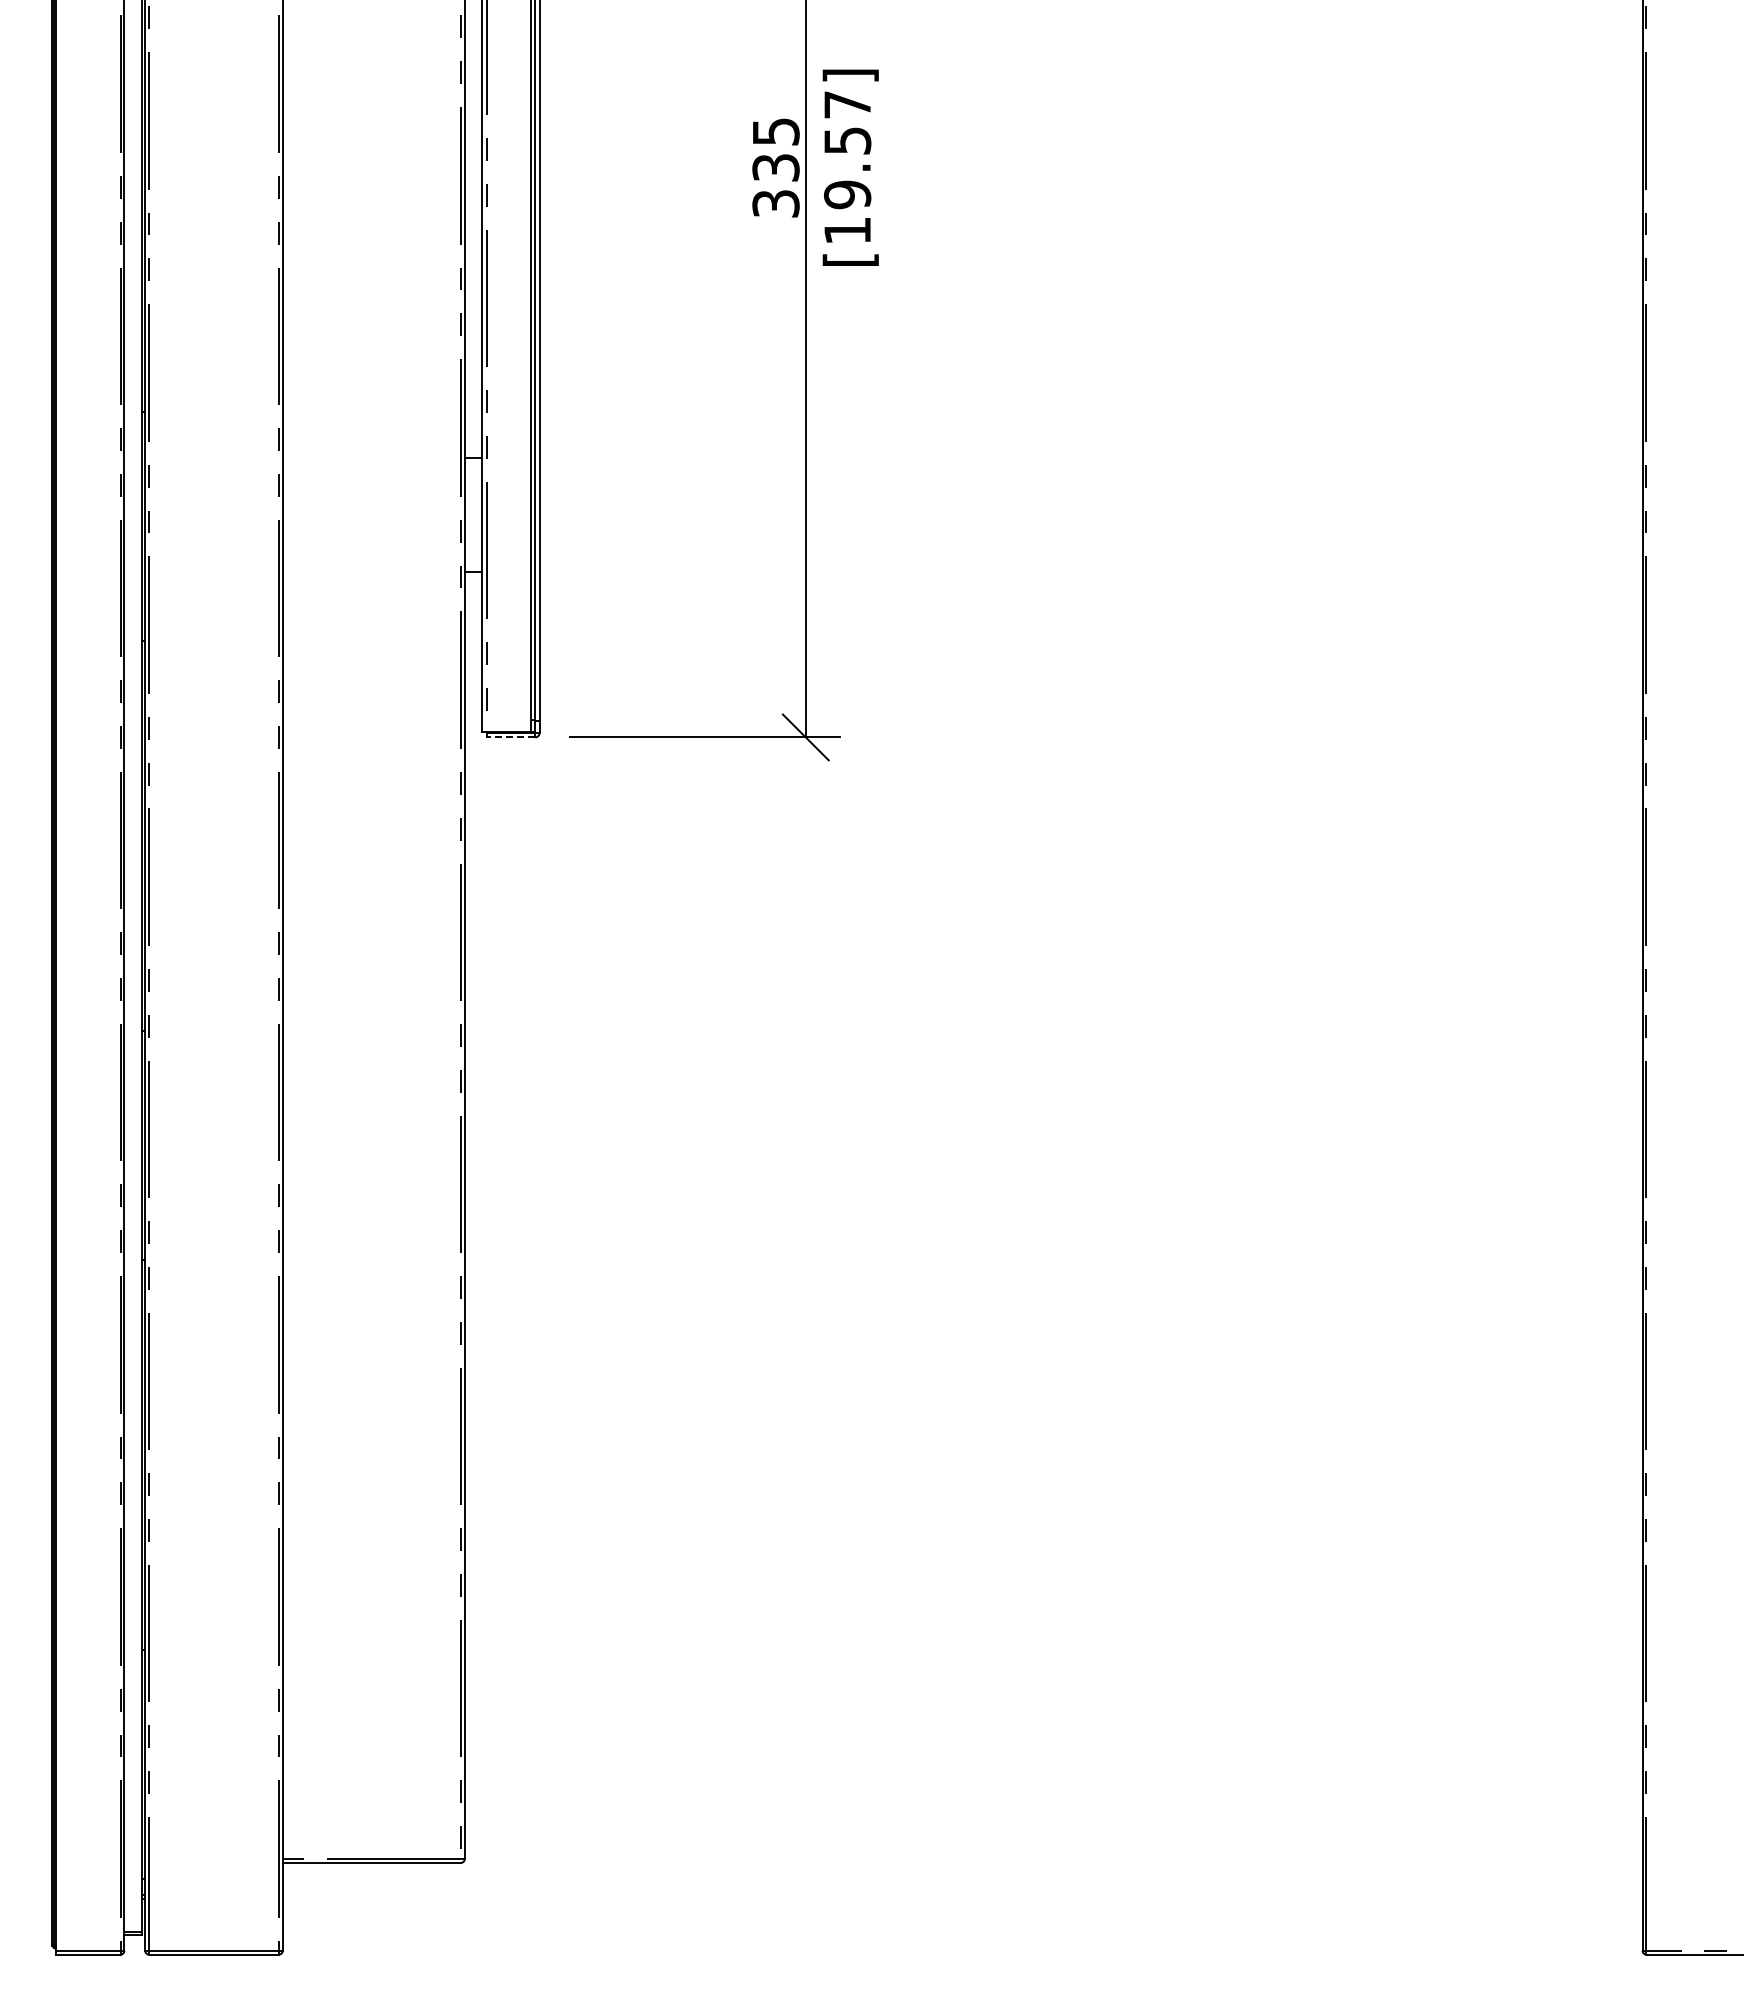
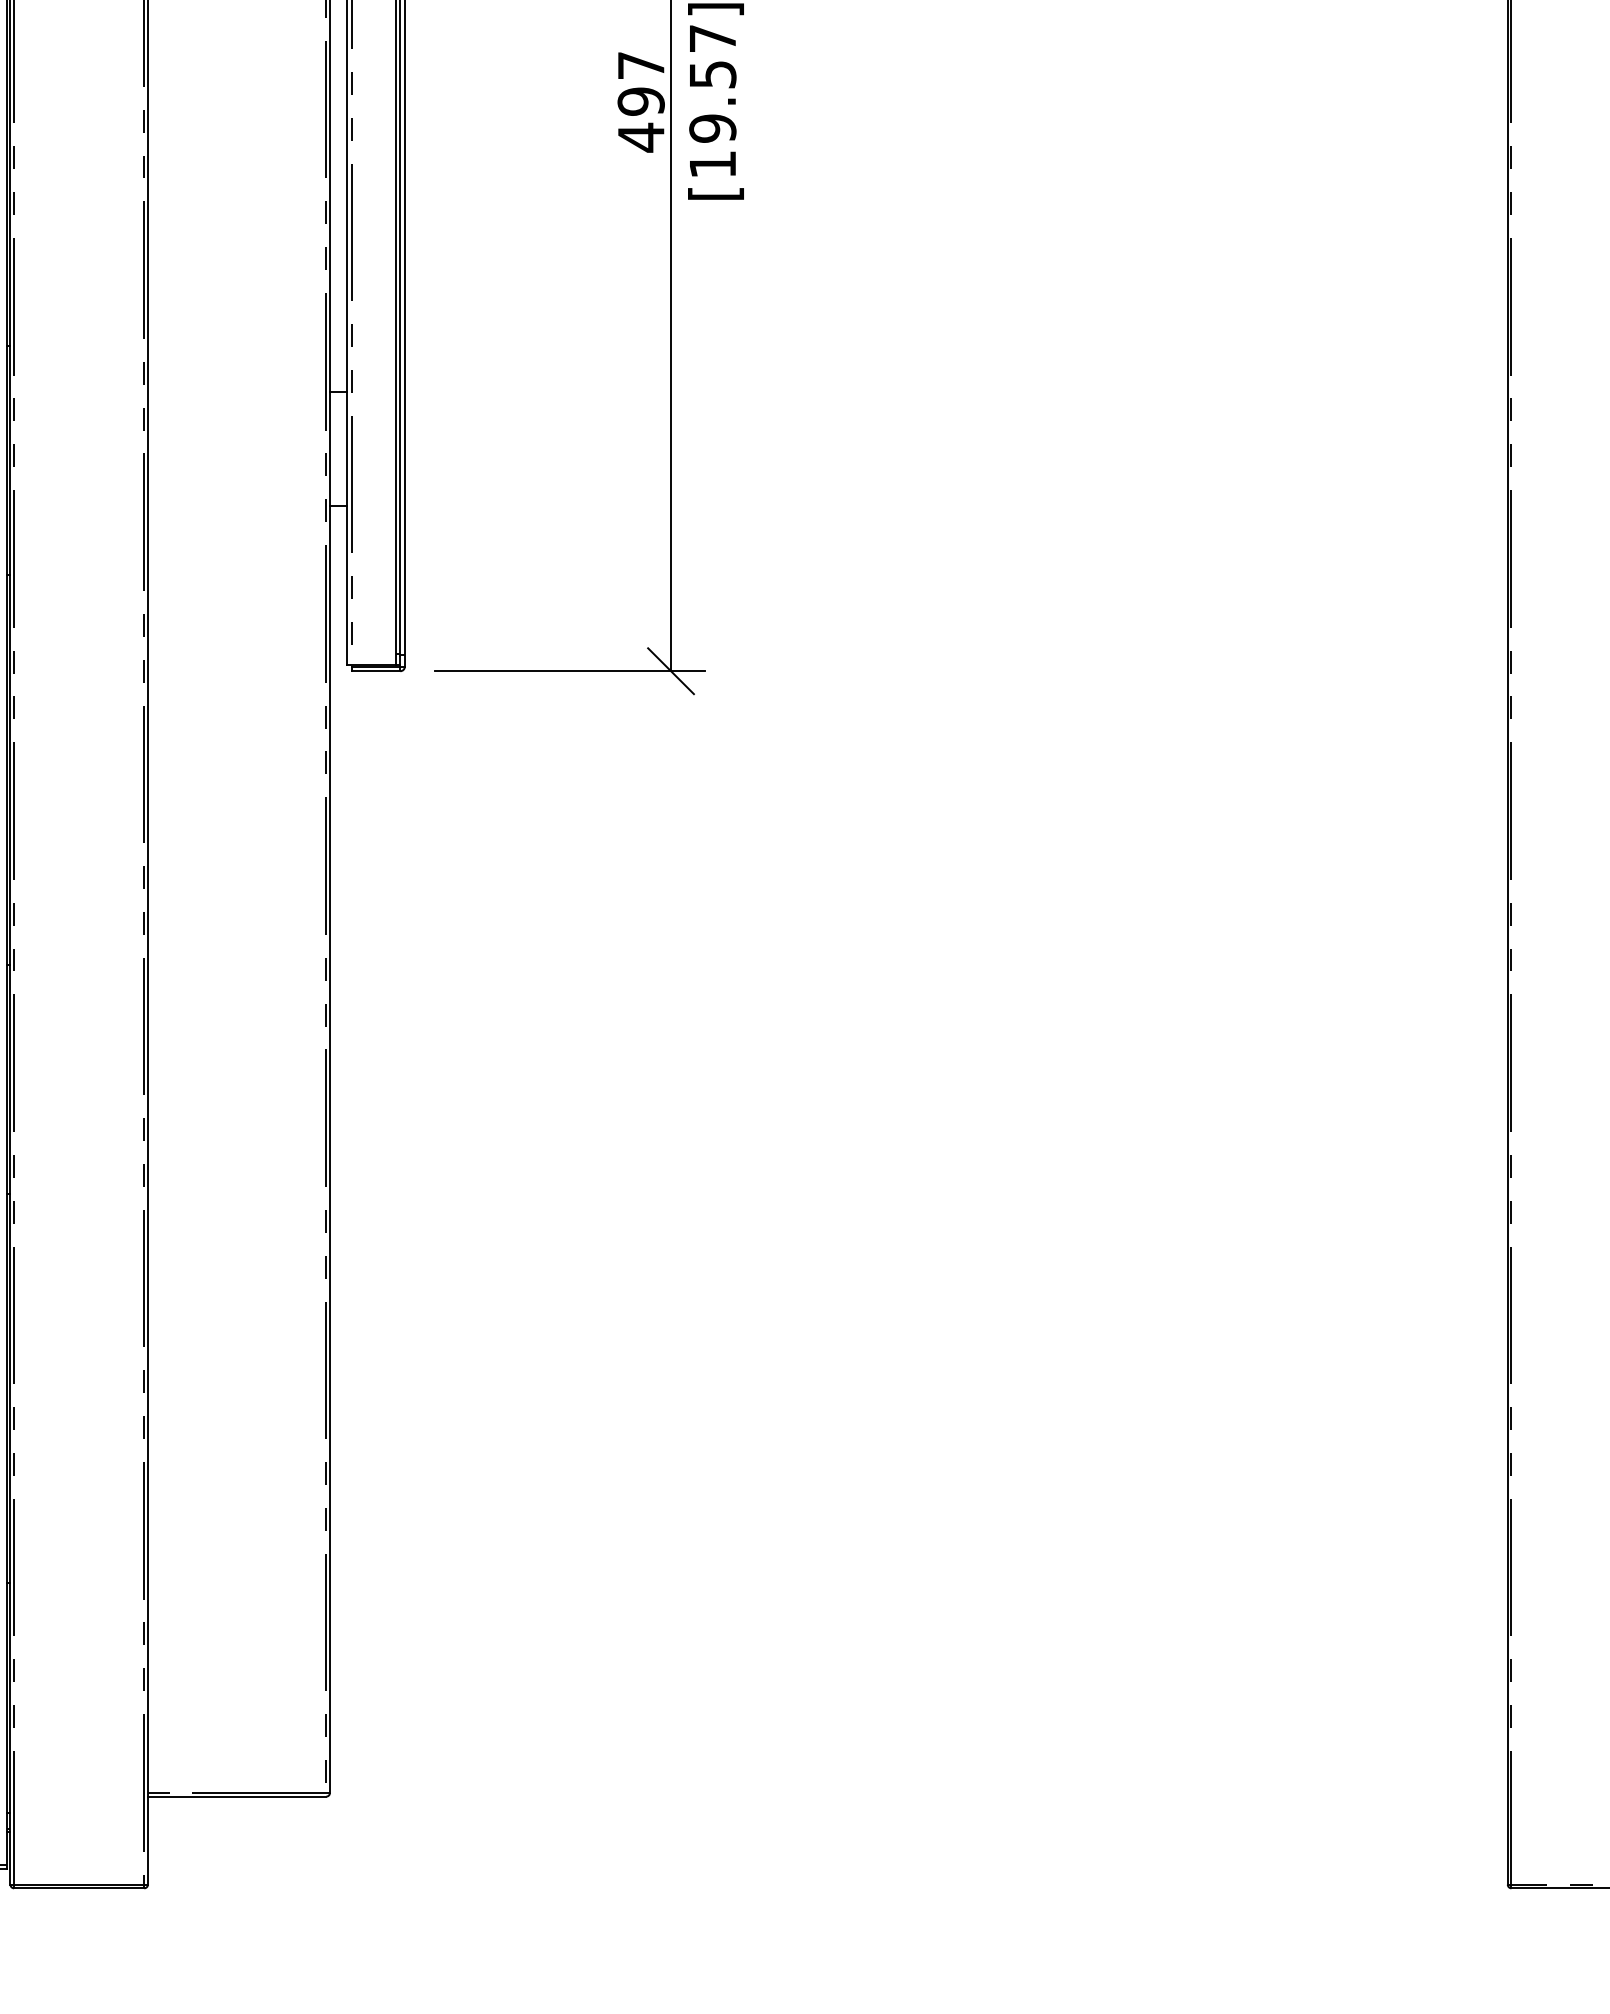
text: (775, 168) -> (640, 102), 335 -> 497
line: (510, 737) -> (375, 671), dashed -> solid

